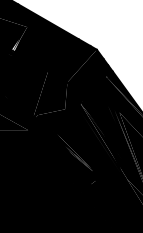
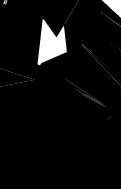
fill: (50, 94) -> (49, 40), removed

